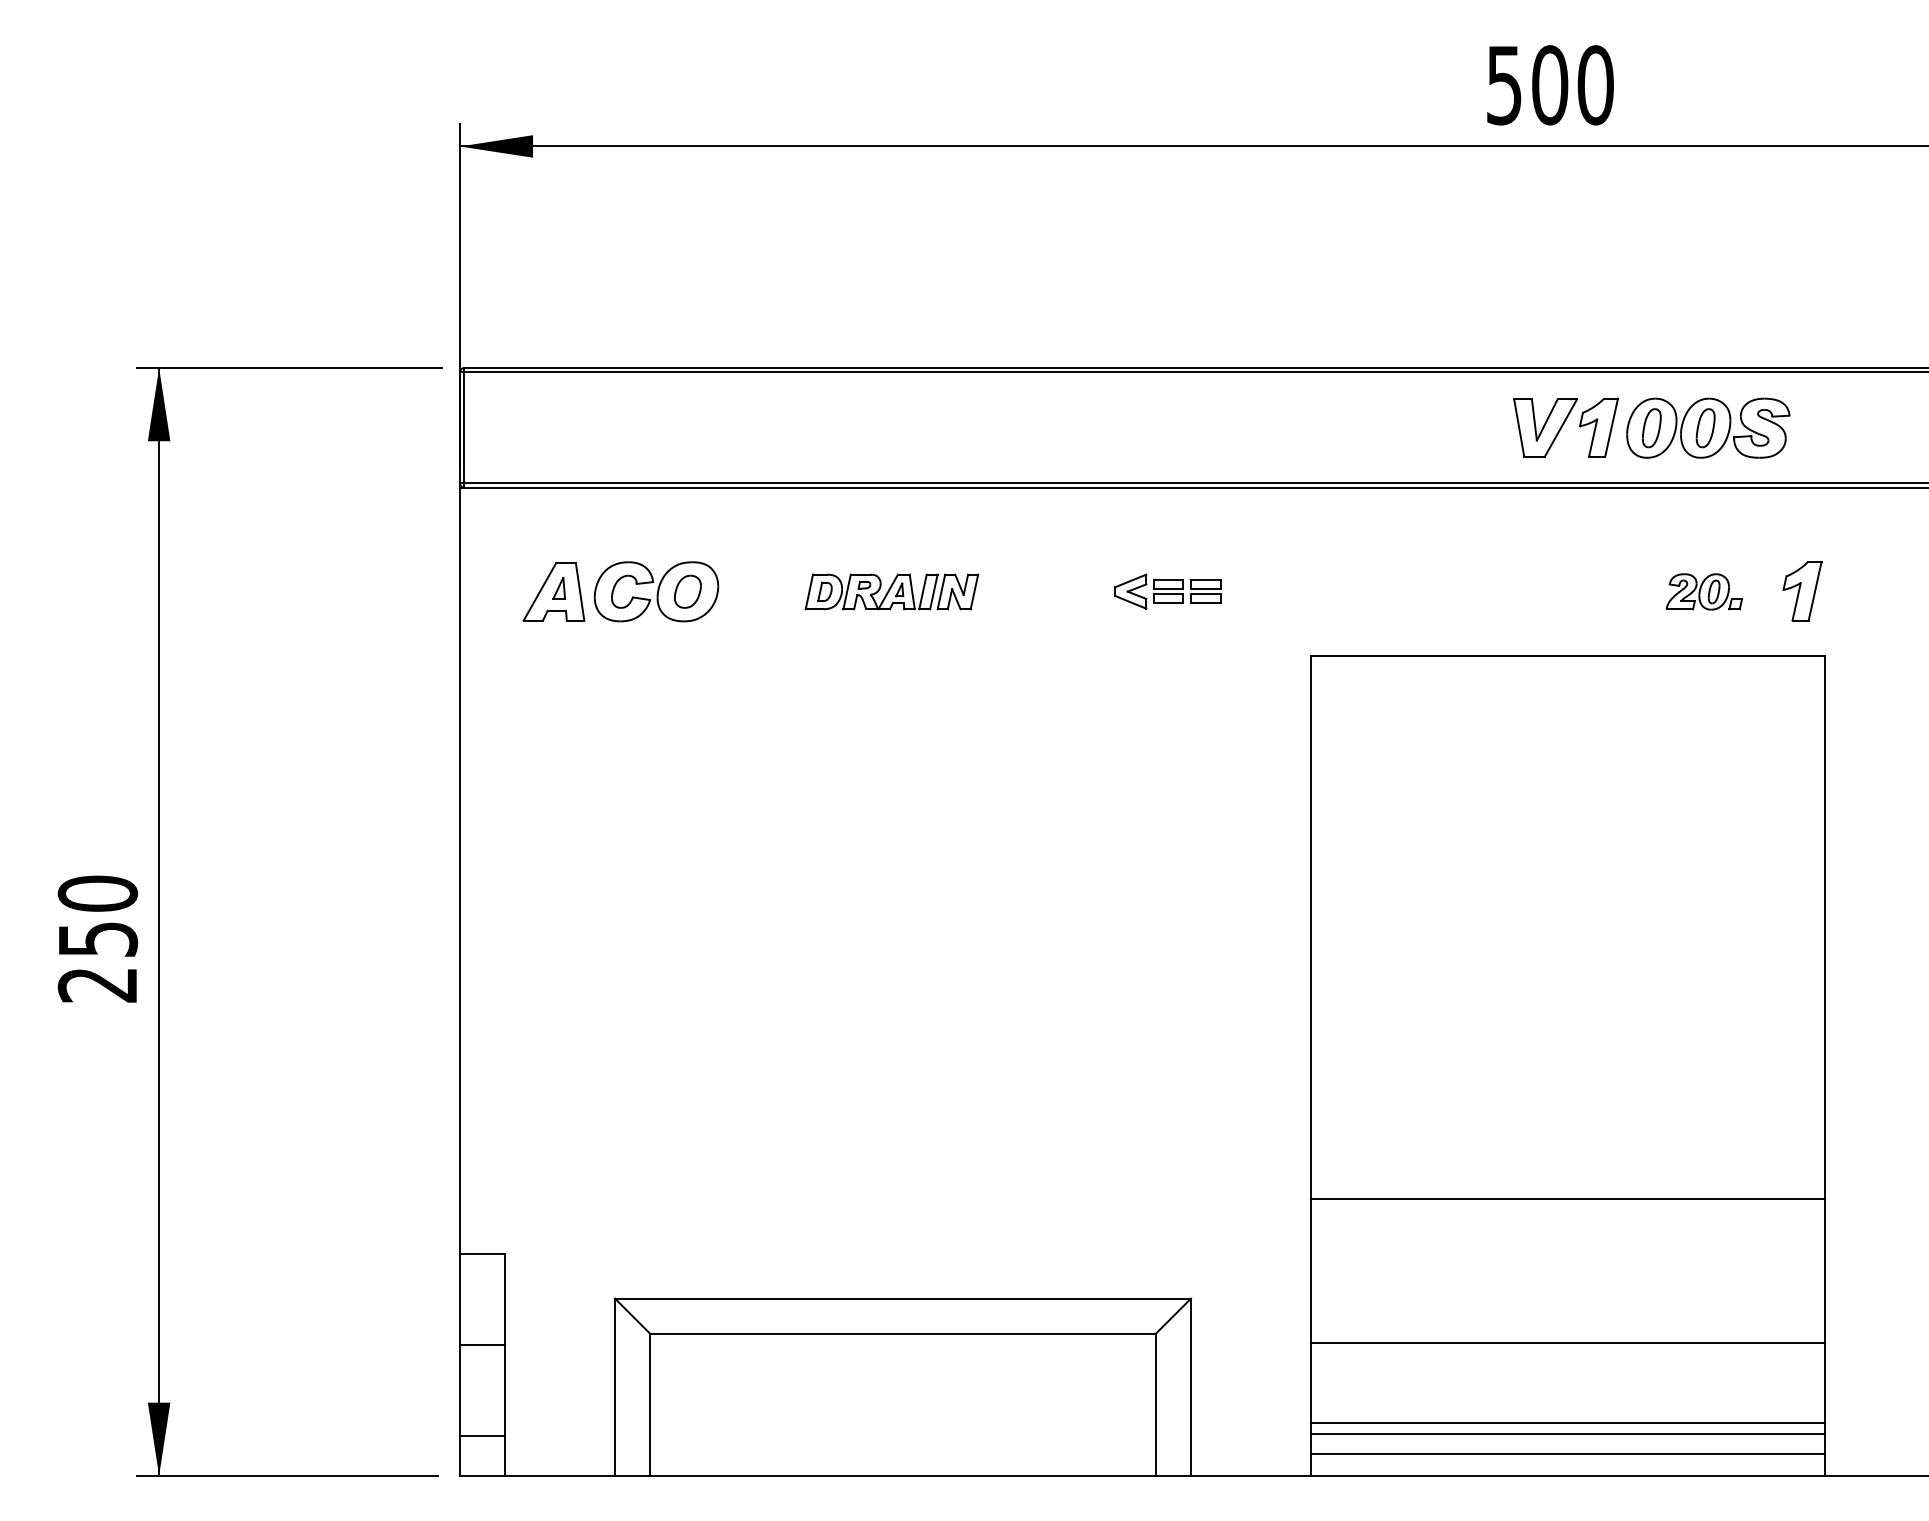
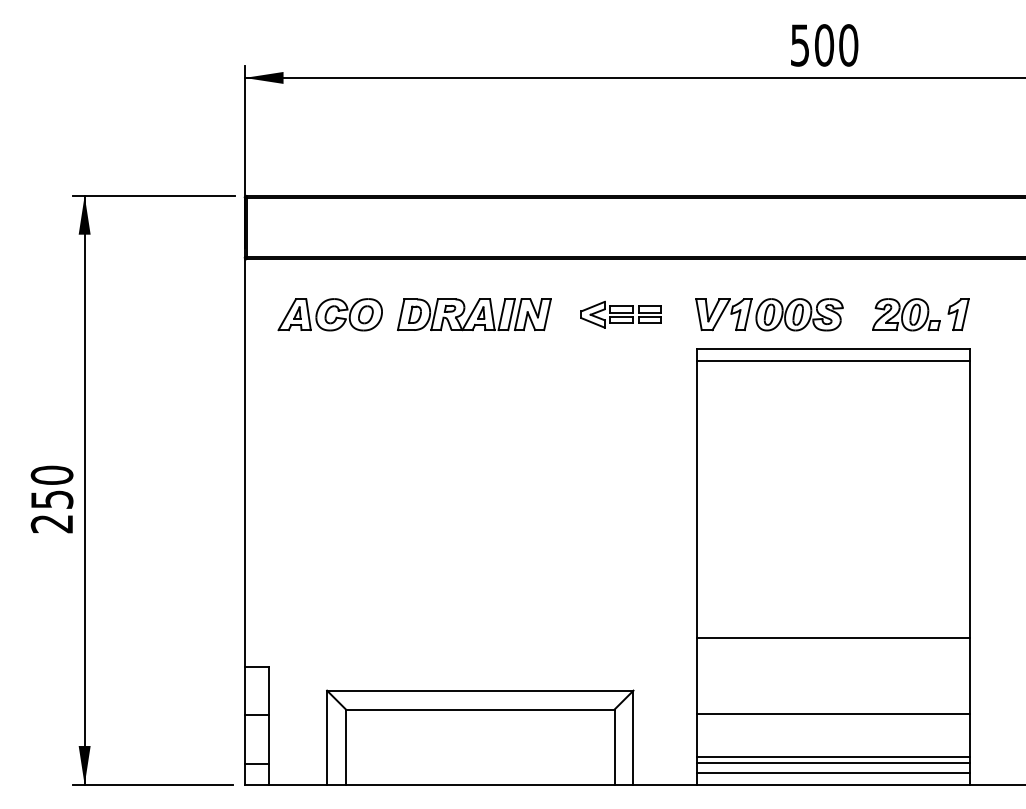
part: (1651, 427) -> (769, 314), moved
part: (892, 591) -> (474, 314), size x1.67
part: (1166, 591) -> (620, 314), size x1.43
part: (1704, 591) -> (906, 314), size x1.67
line: (1567, 677) -> (833, 360), added

